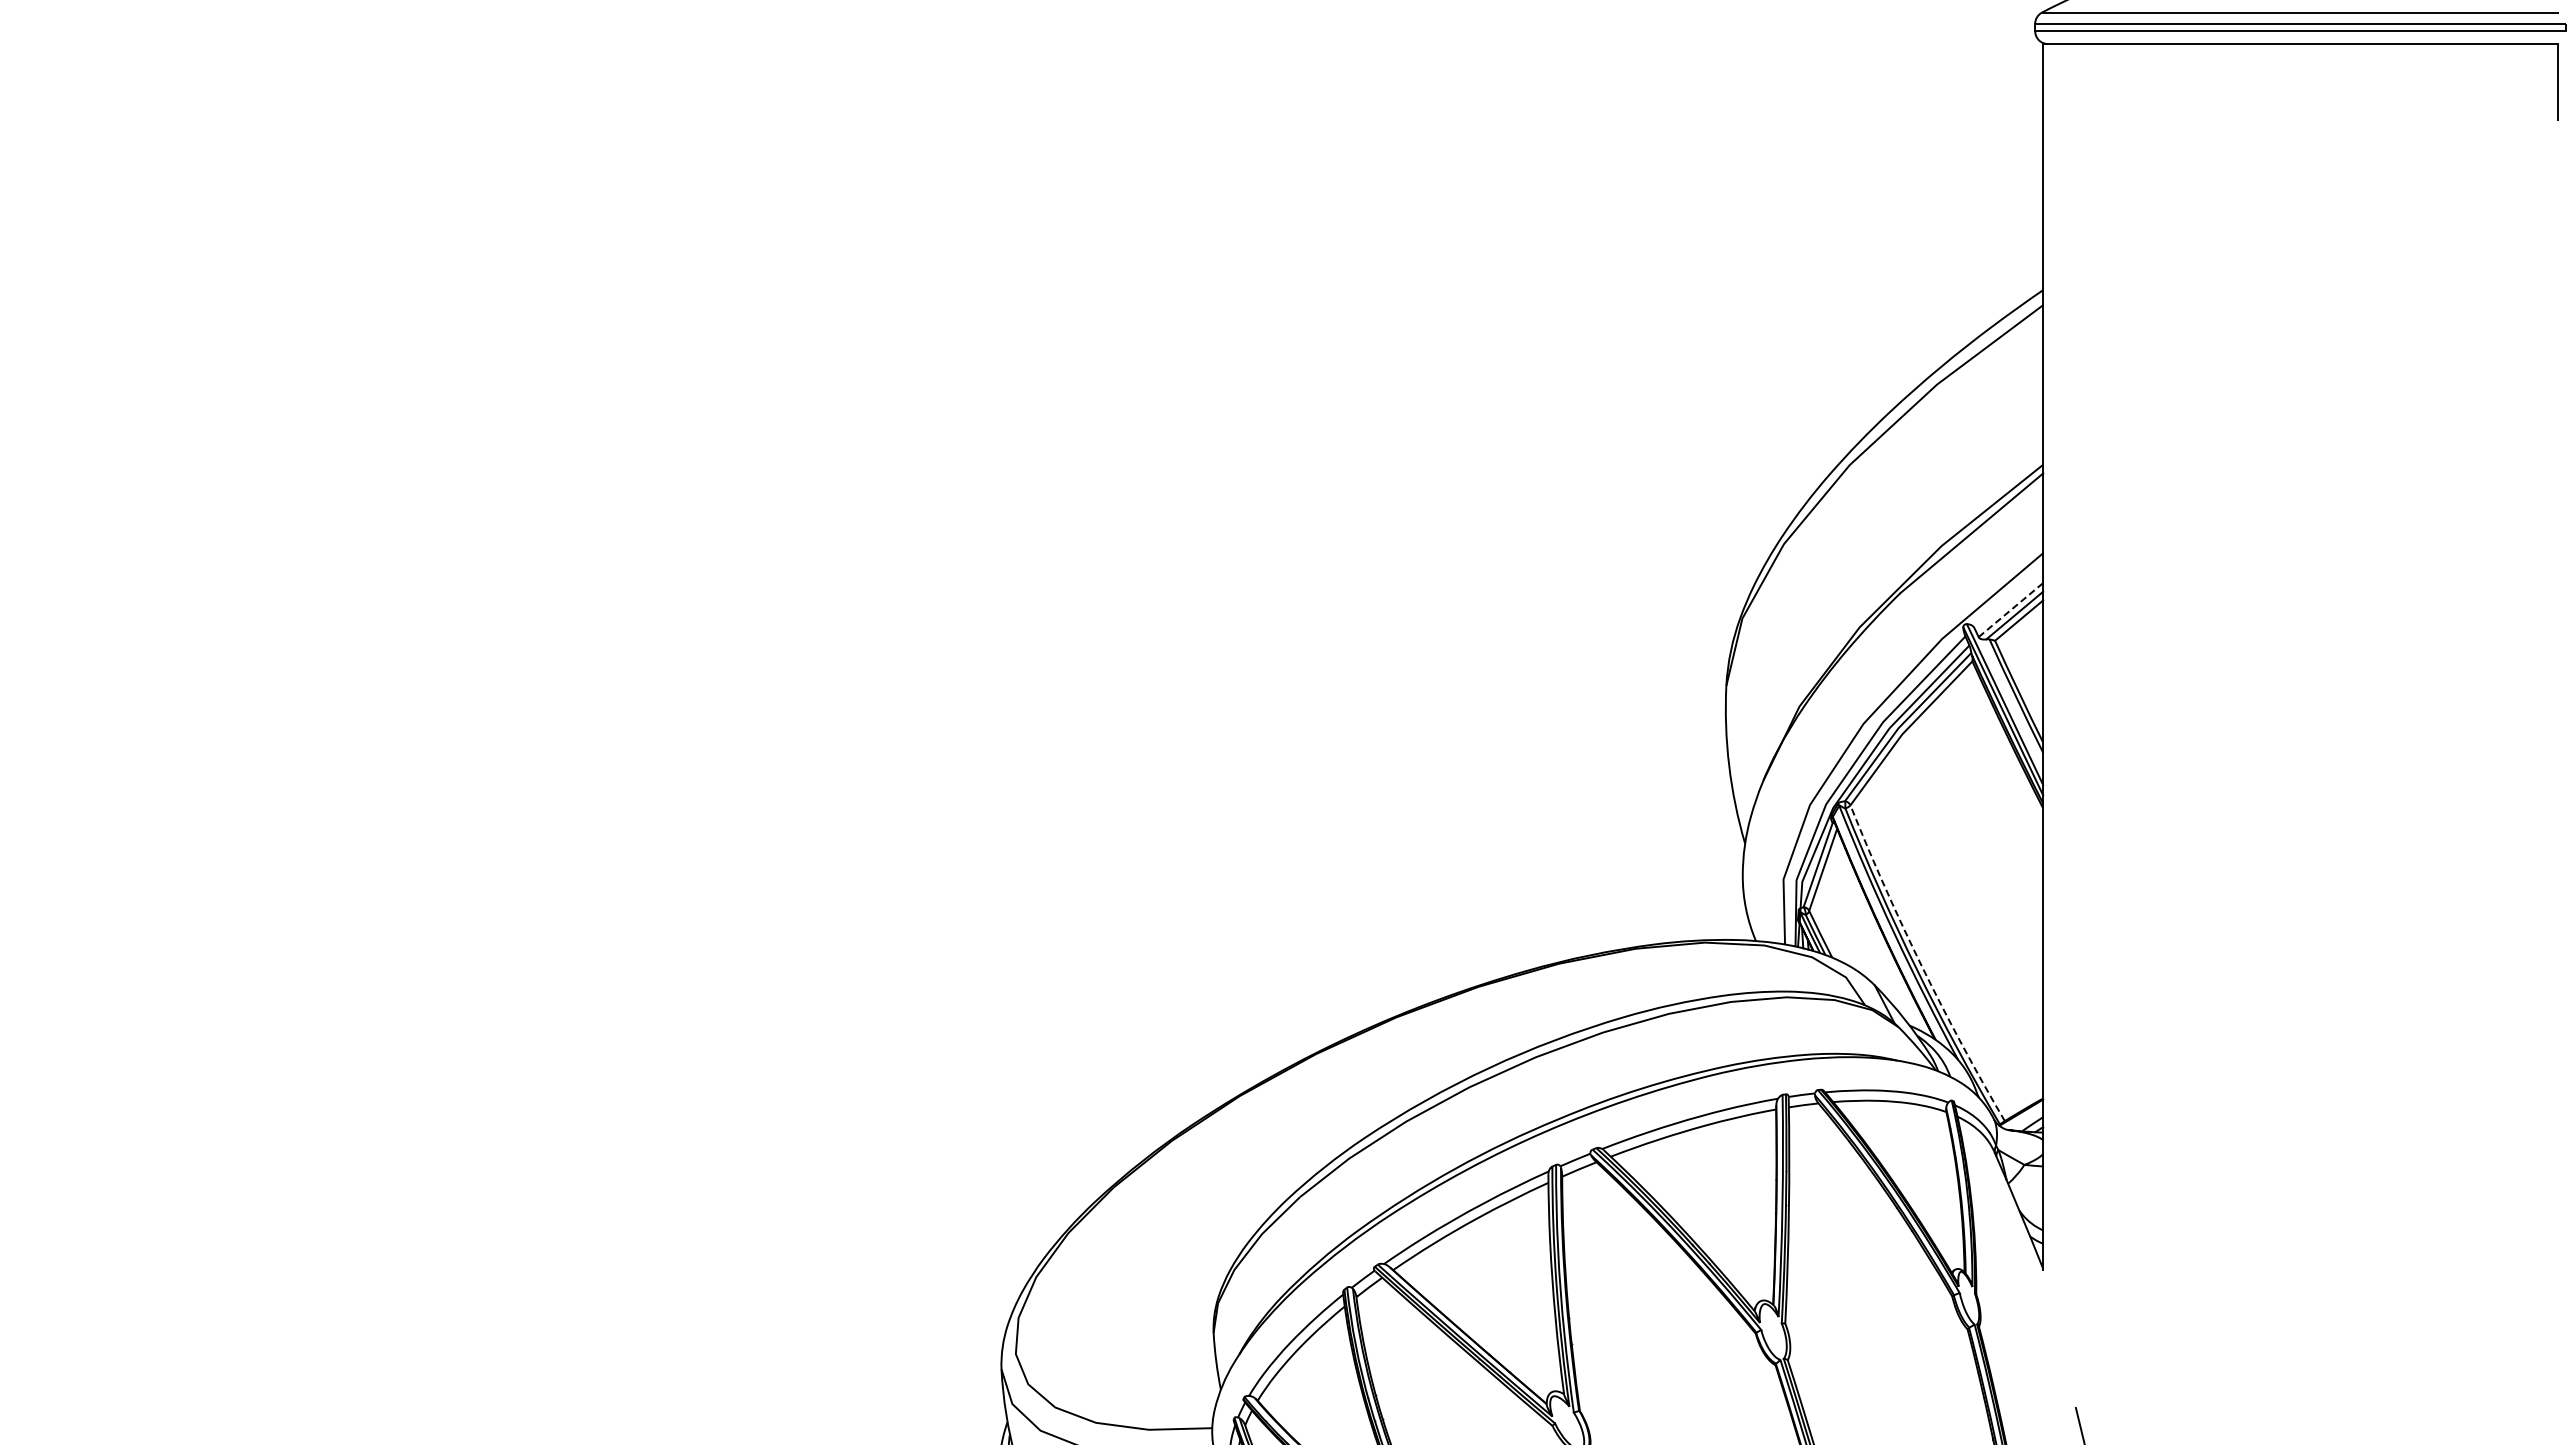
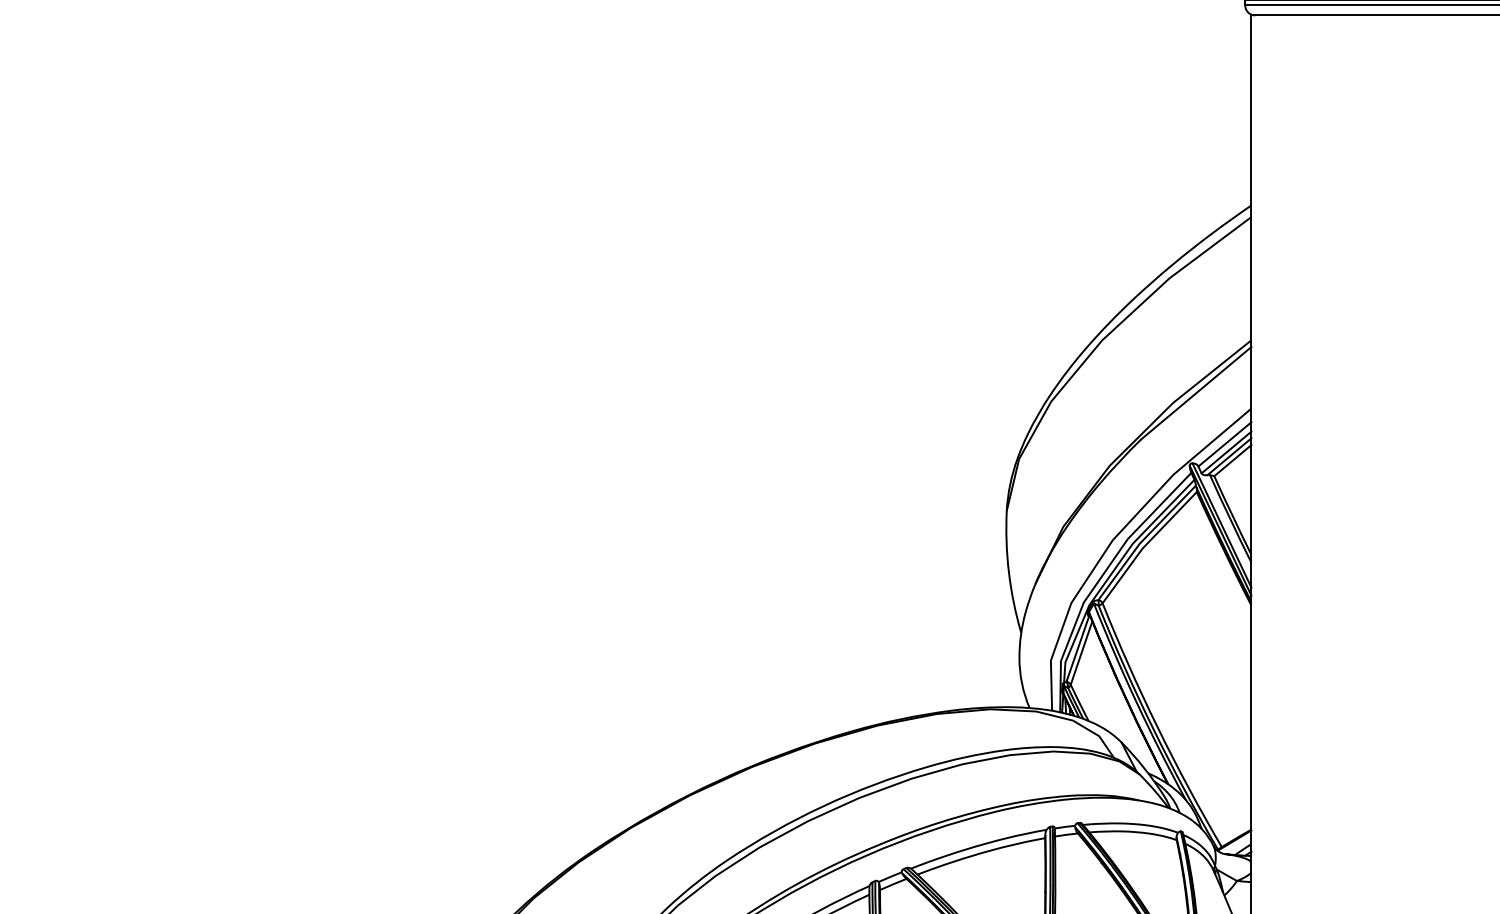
line: (2008, 599) -> (1224, 444), added
line: (2011, 609) -> (1226, 452), dashed -> solid
line: (1921, 966) -> (1157, 727), dashed -> solid

